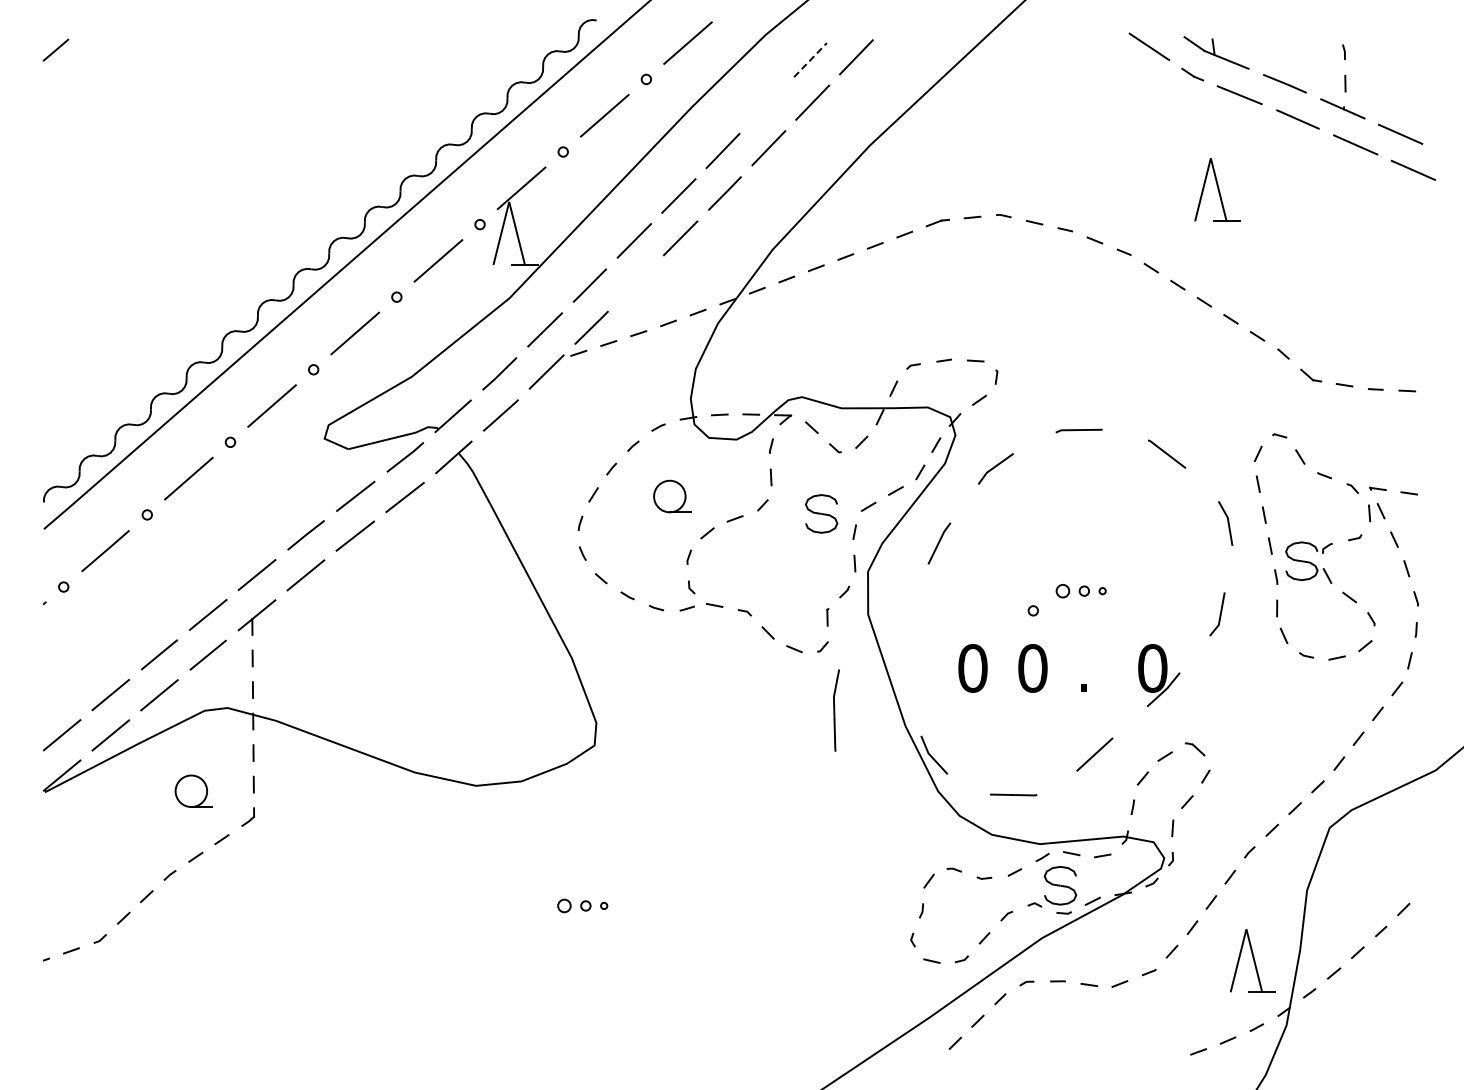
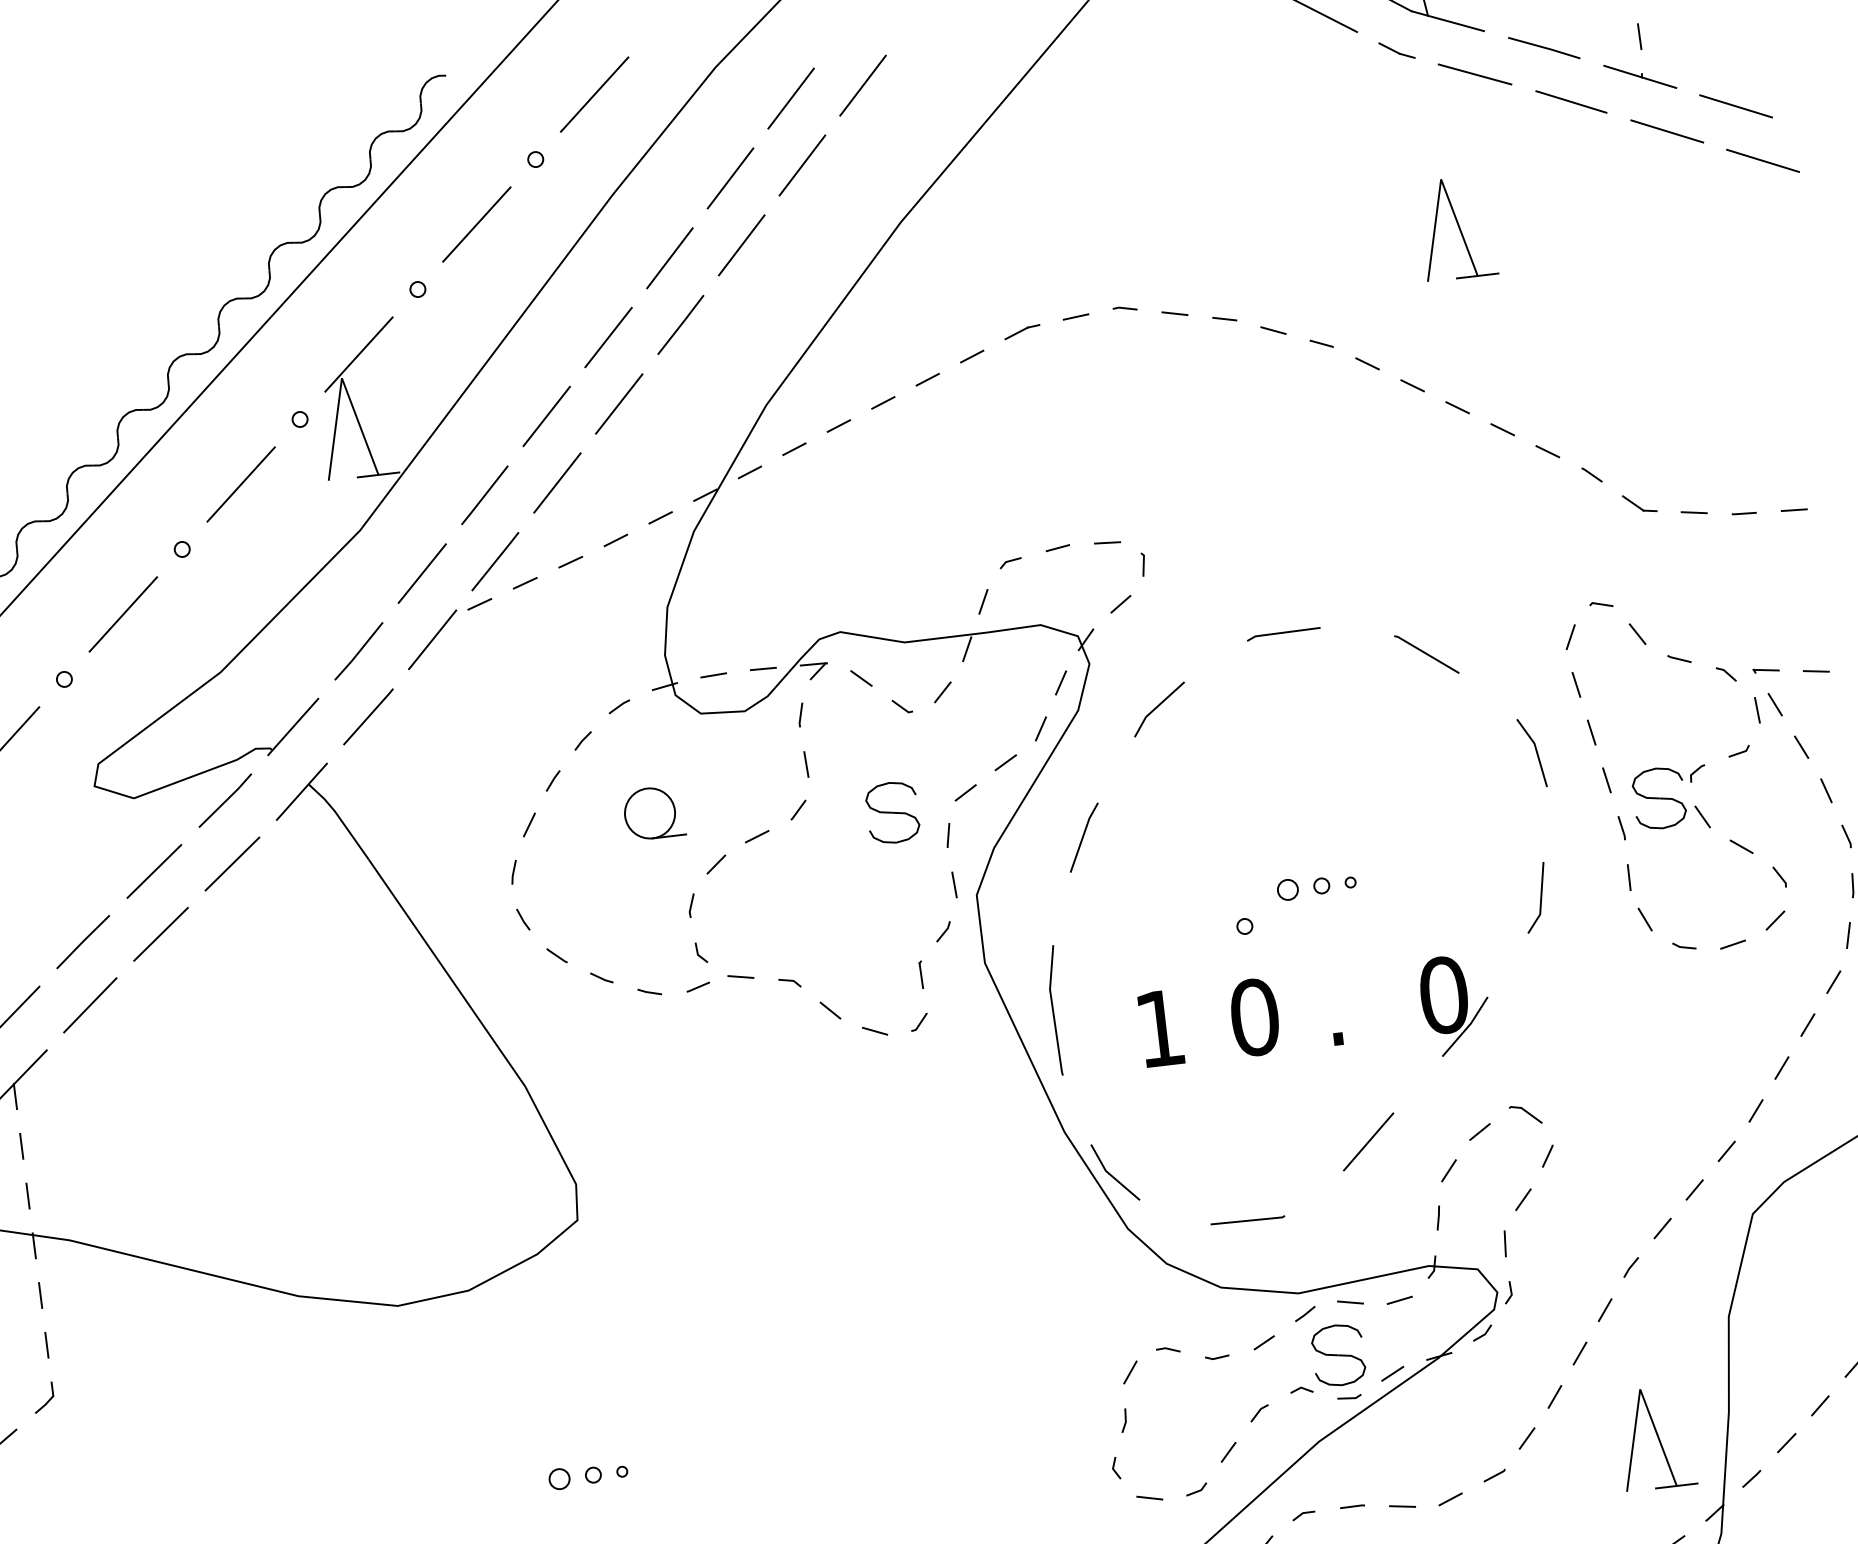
line: (810, 60) -> (791, 99), dashed -> solid
line: (766, 105) -> (730, 178), added
line: (635, 282) -> (556, 482), added
text: (972, 668) -> (1159, 1028), 0 -> 1
part: (836, 710) -> (1056, 1010), moved

